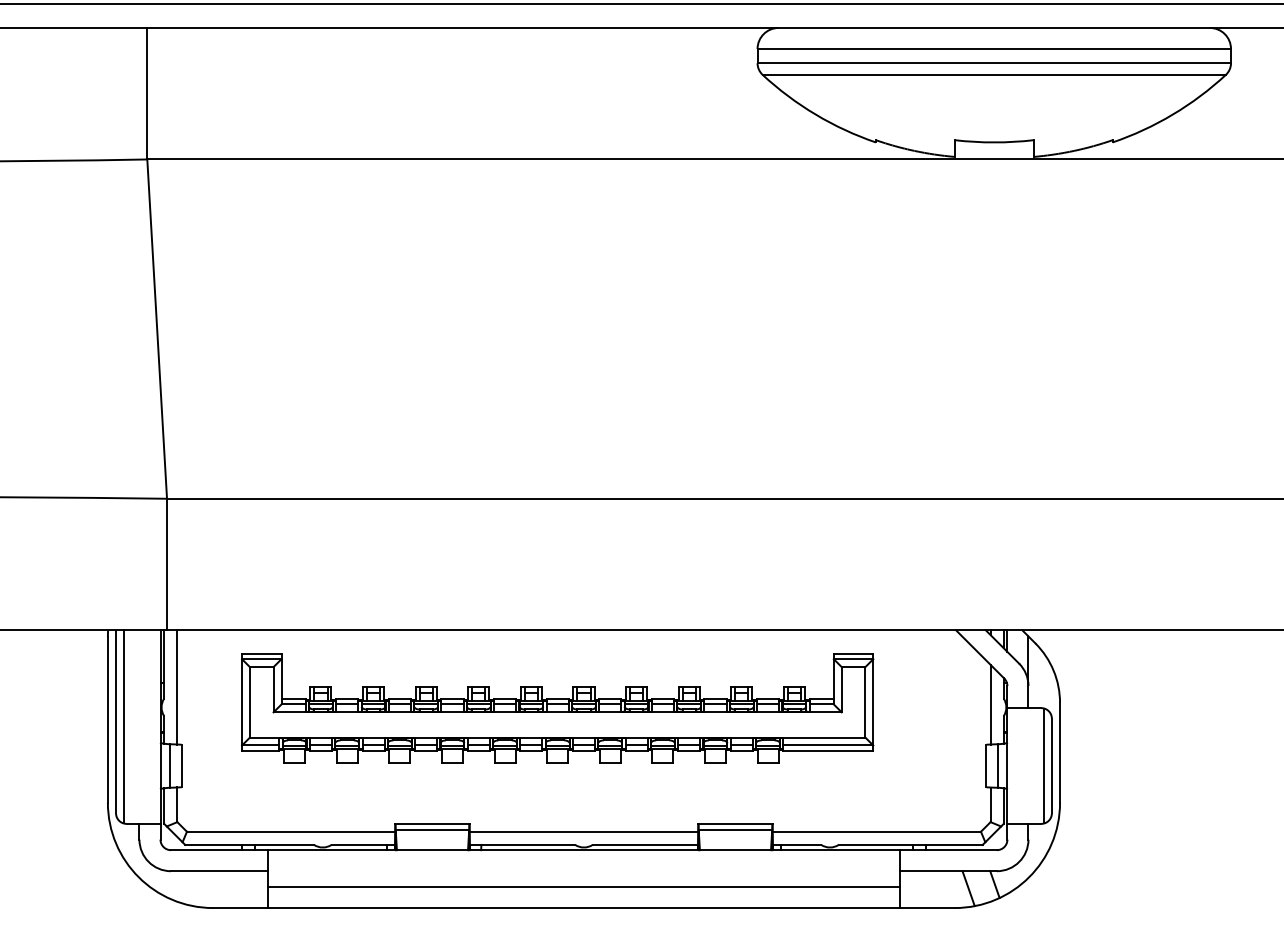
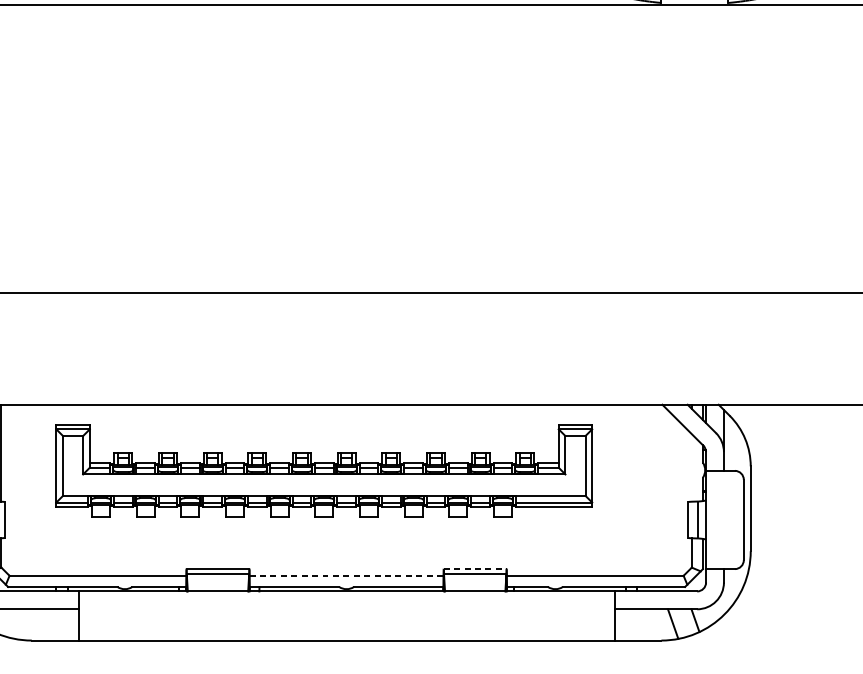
line: (990, 704) -> (691, 467), removed
line: (1044, 765) -> (737, 519), removed
line: (735, 823) -> (475, 568), solid -> dashed
line: (584, 831) -> (347, 575), solid -> dashed
line: (583, 886) -> (346, 622), removed

